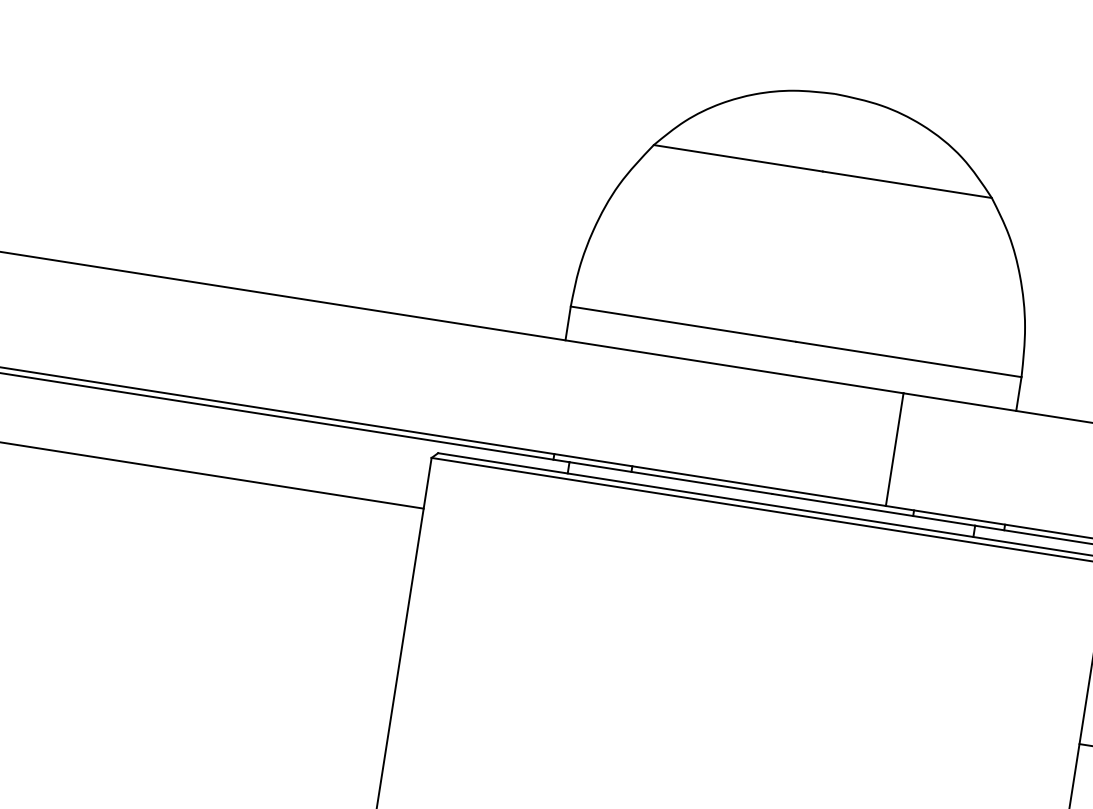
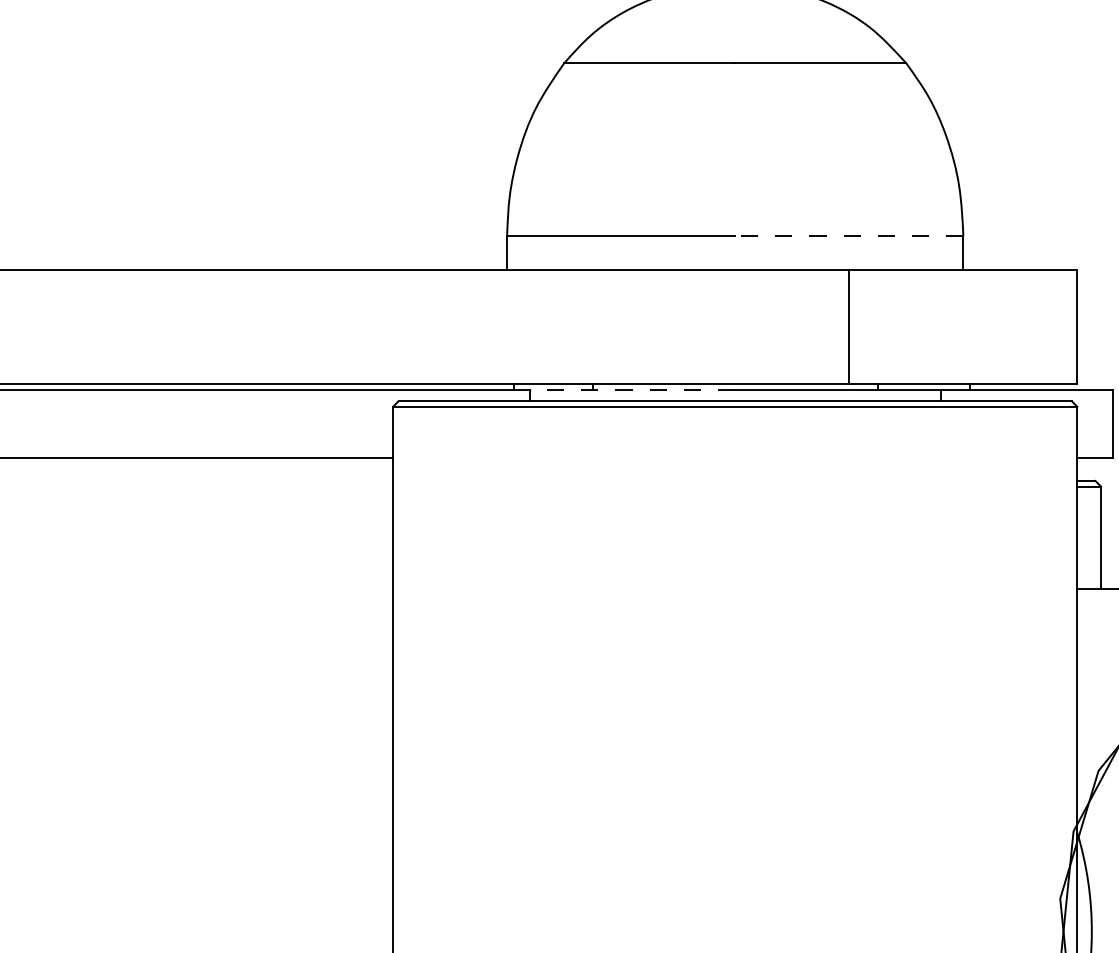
line: (908, 359) -> (848, 235), solid -> dashed
line: (670, 477) -> (632, 389), solid -> dashed

